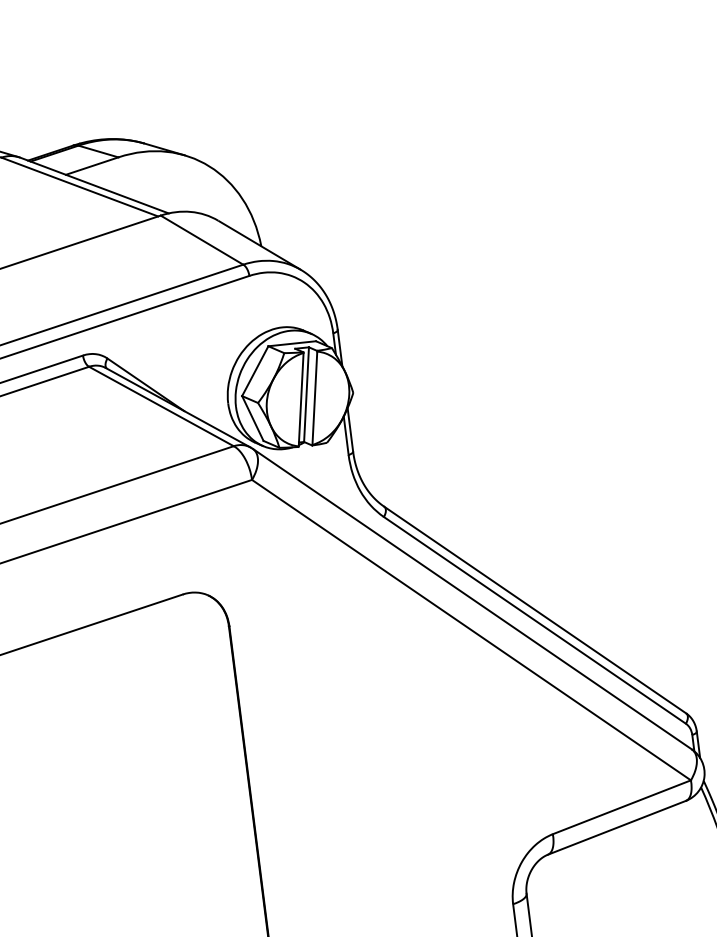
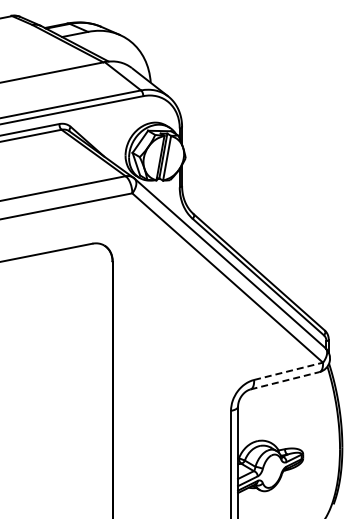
line: (621, 807) -> (288, 371), solid -> dashed
line: (615, 827) -> (284, 380), solid -> dashed

